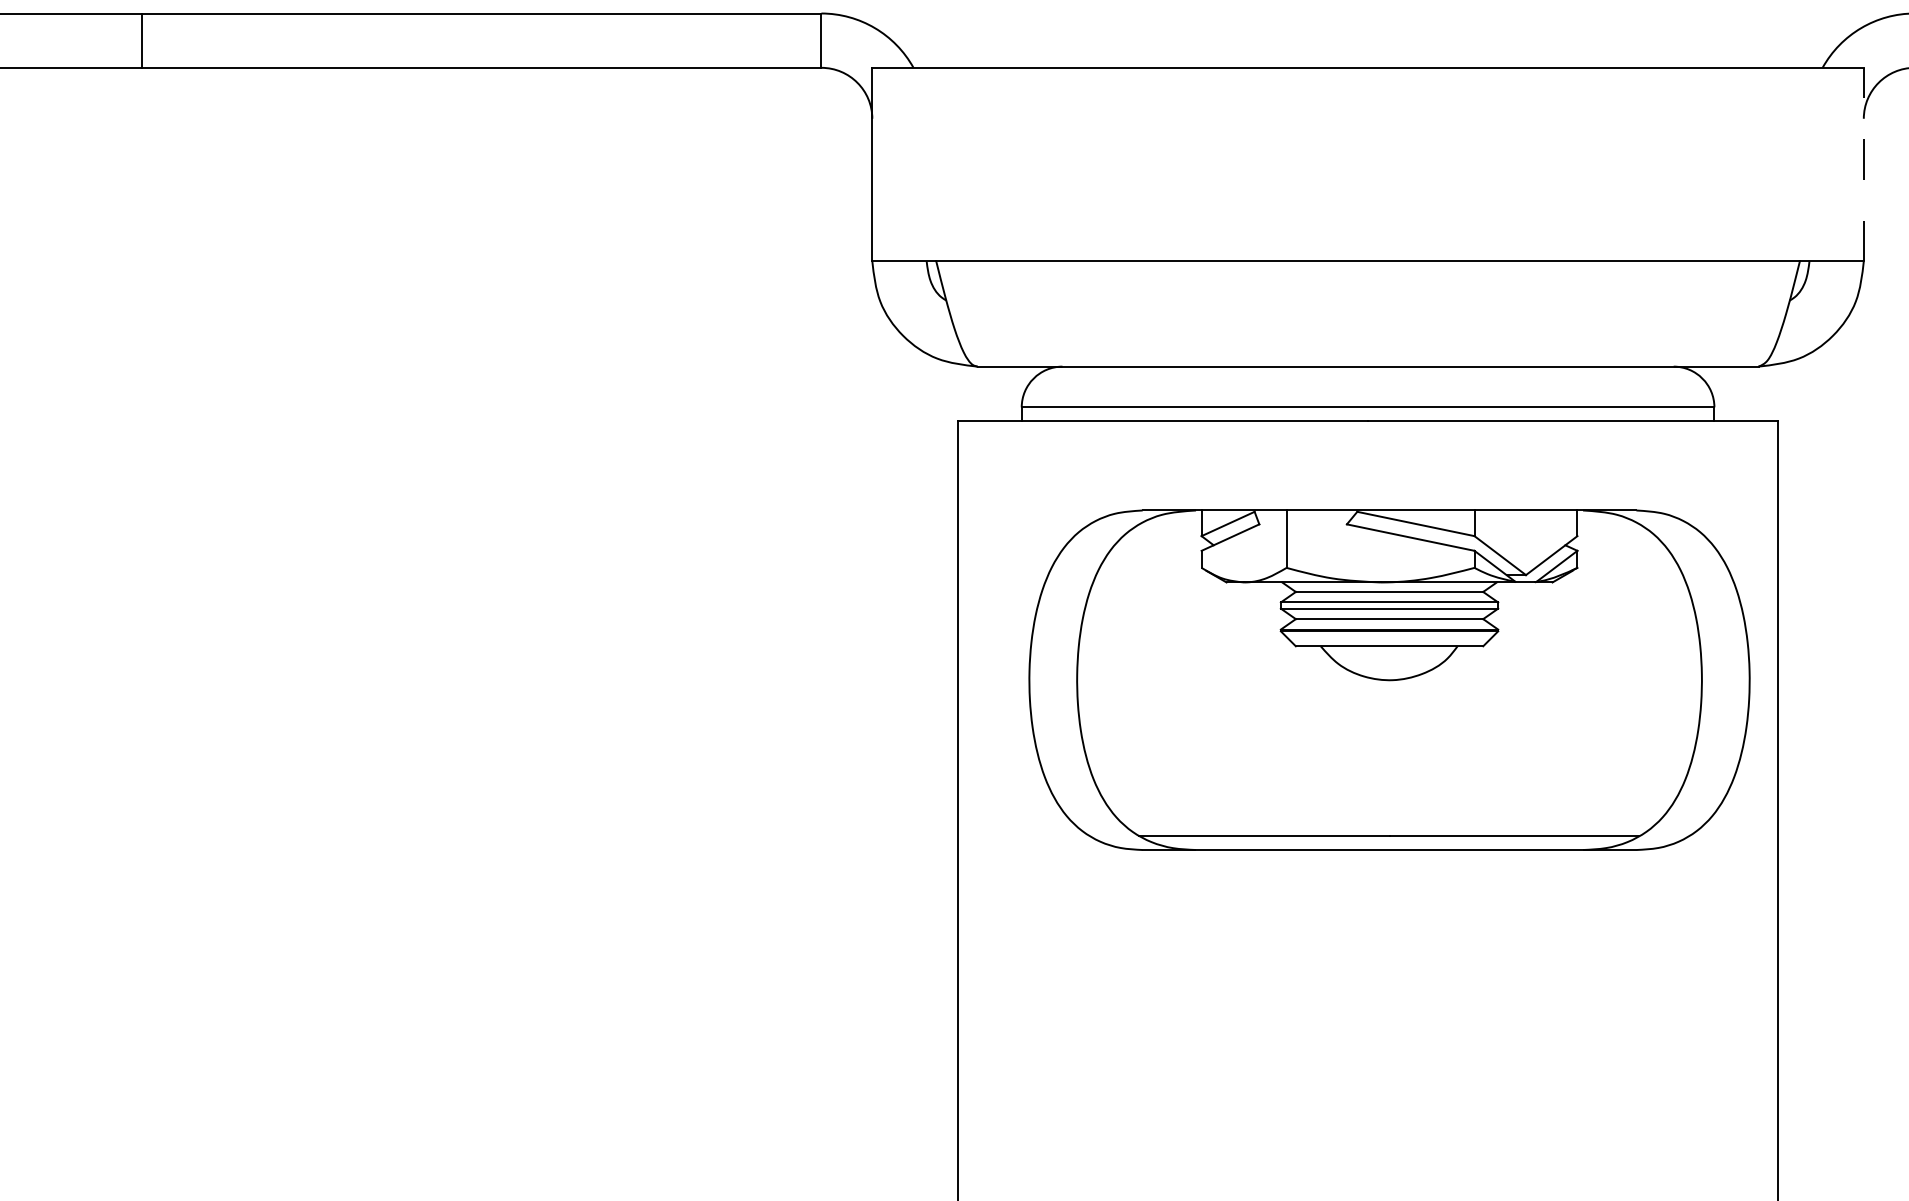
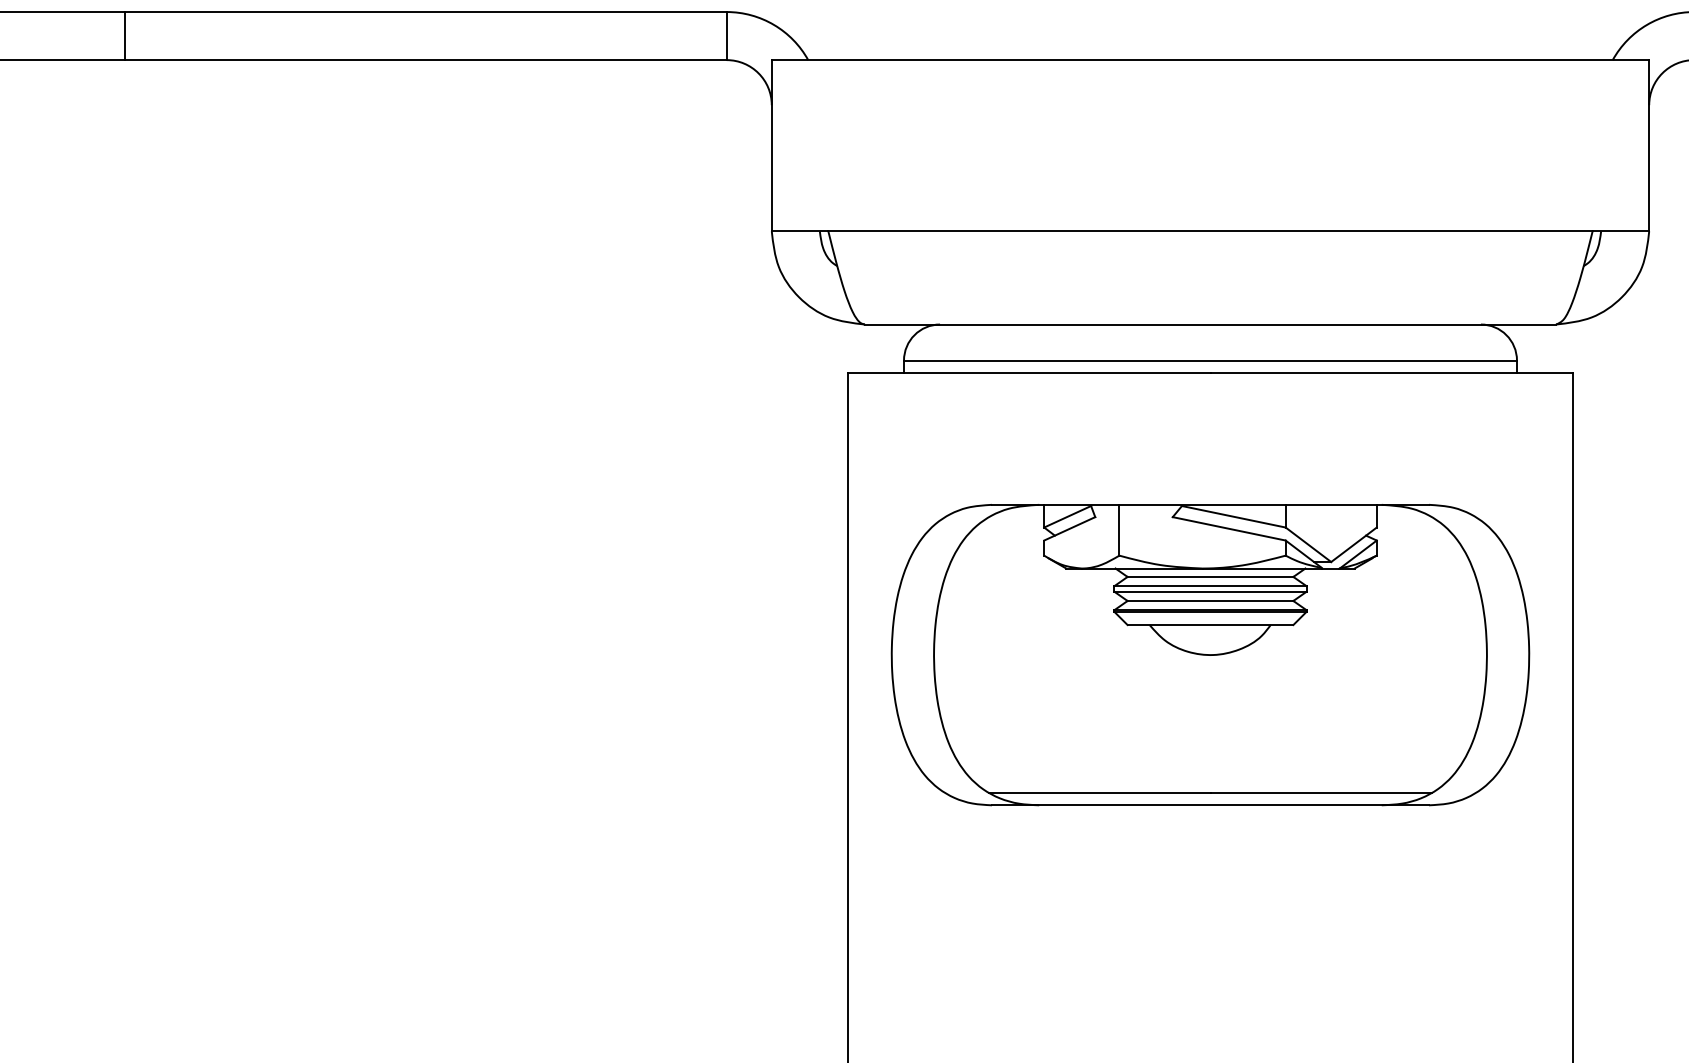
line: (1864, 164) -> (1649, 145), dashed -> solid
part: (1389, 680) -> (1210, 655), moved

